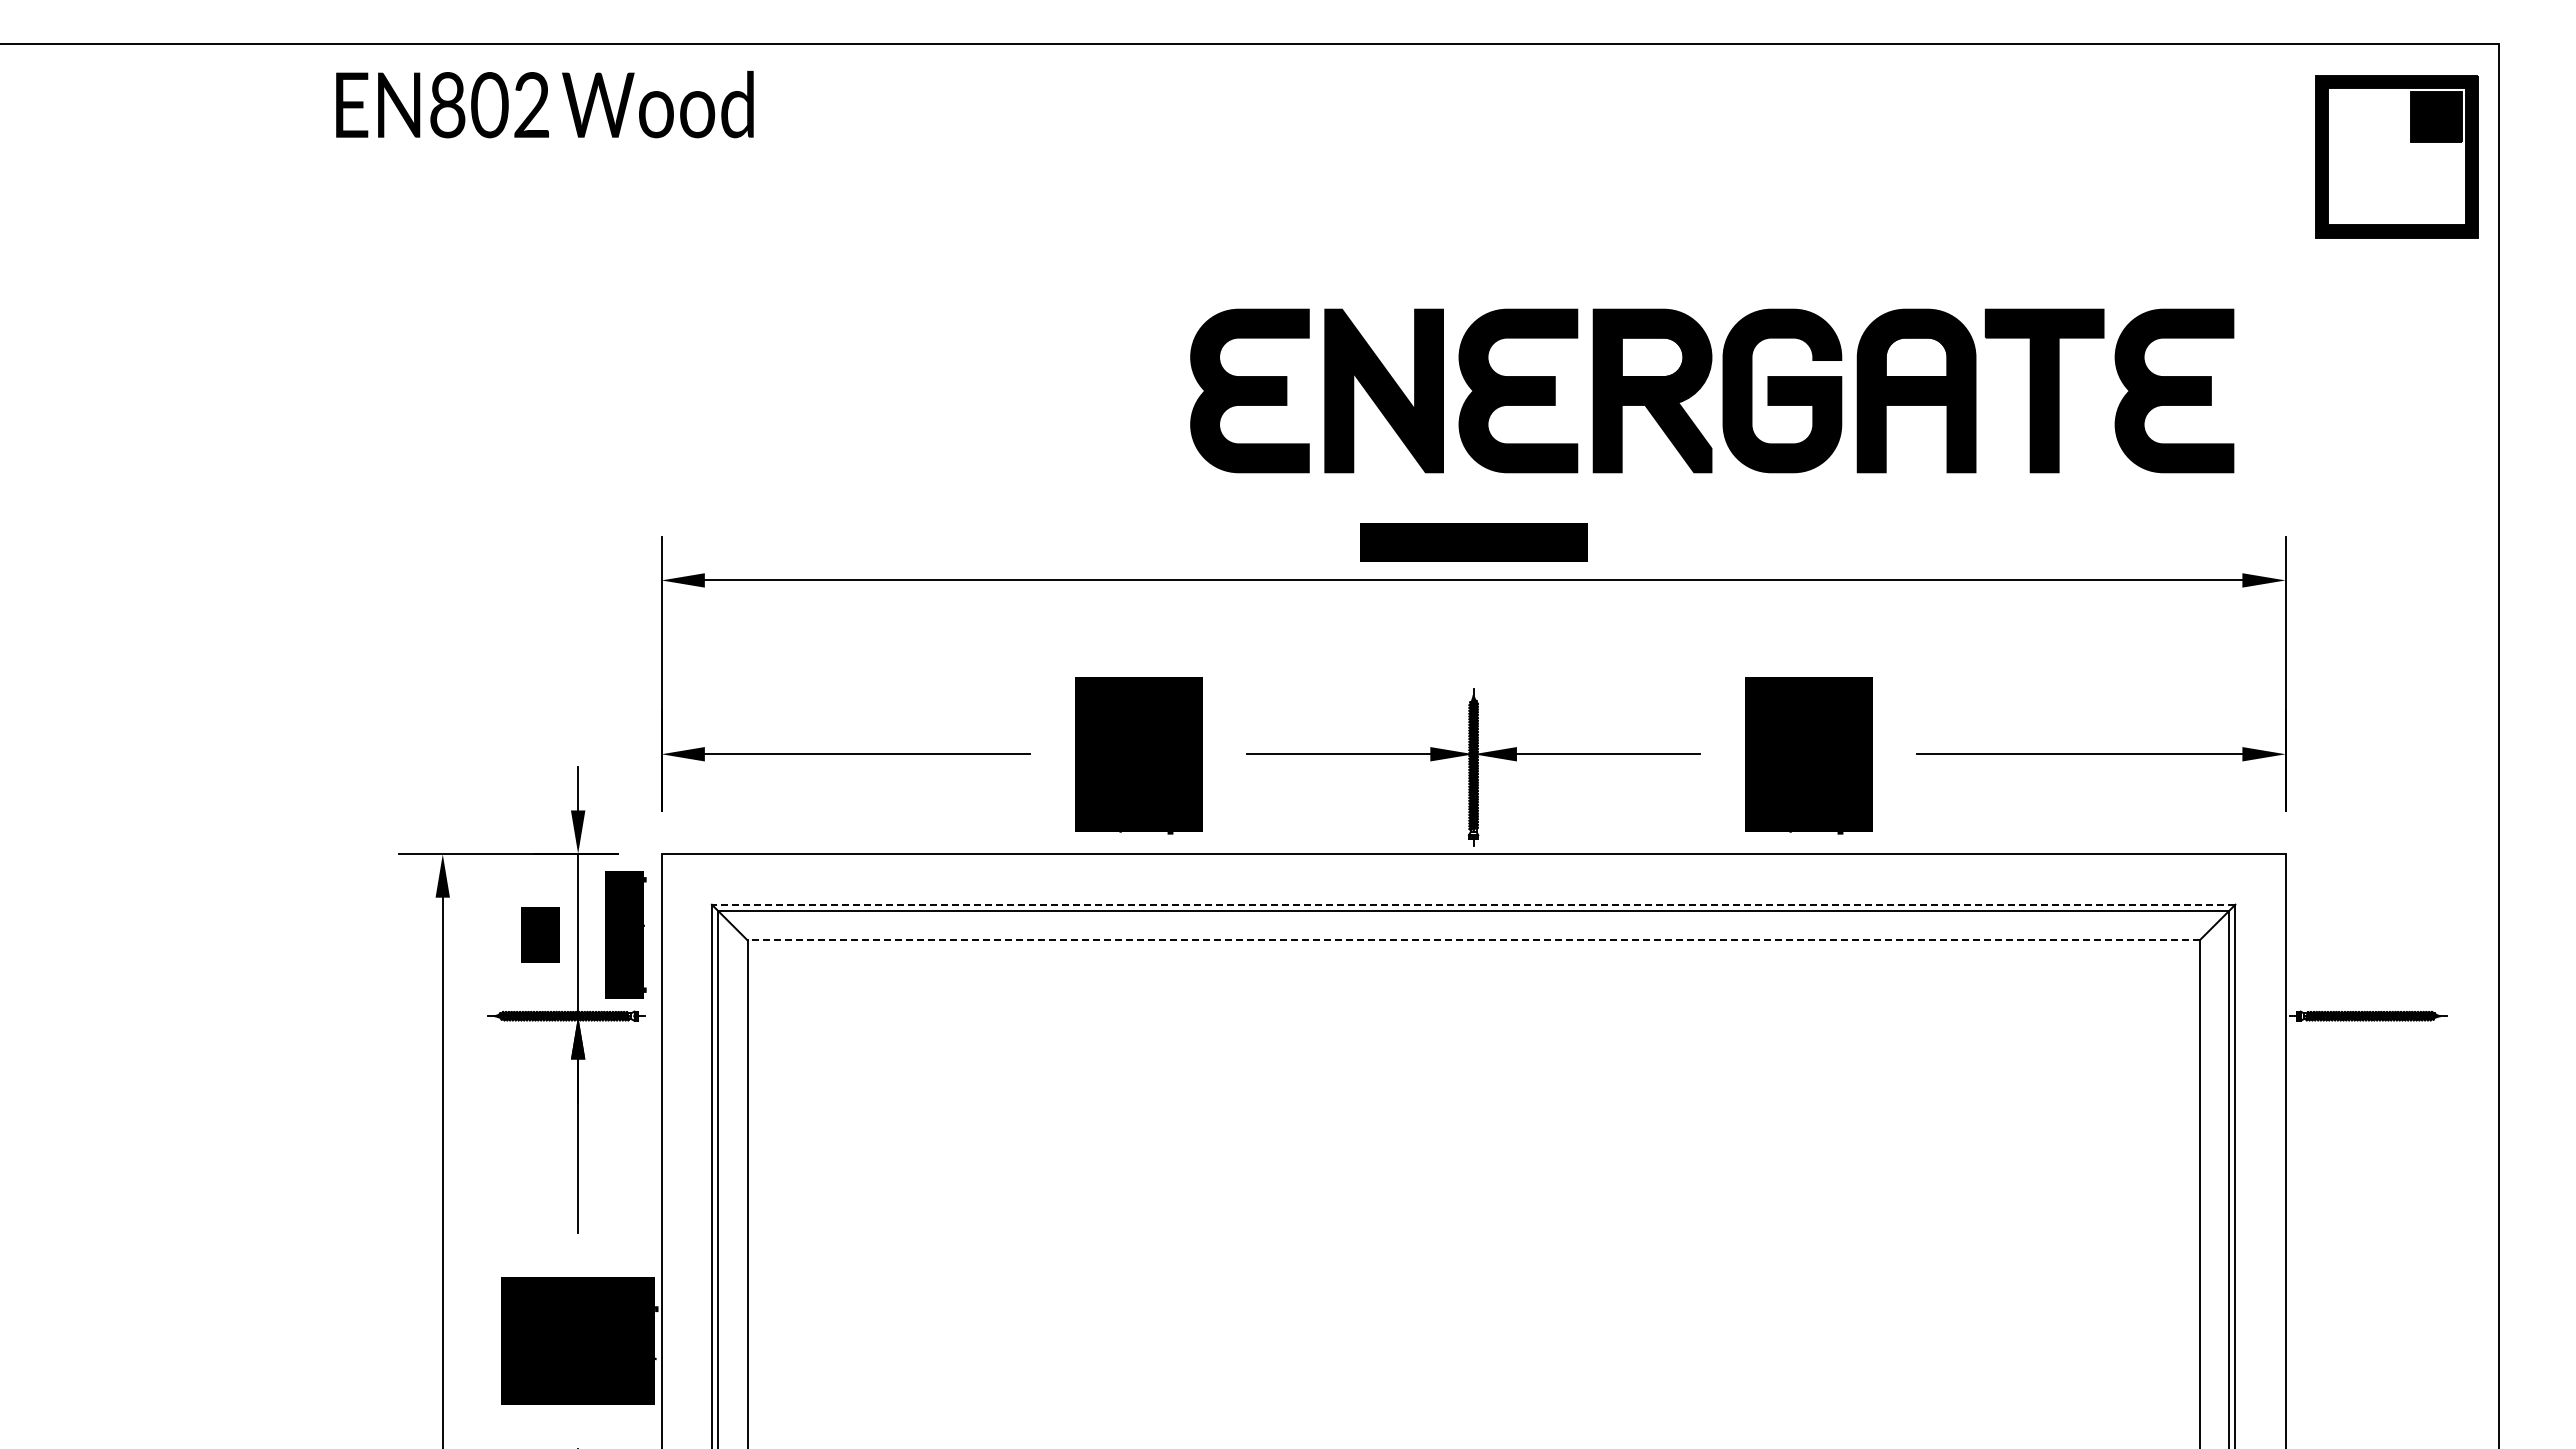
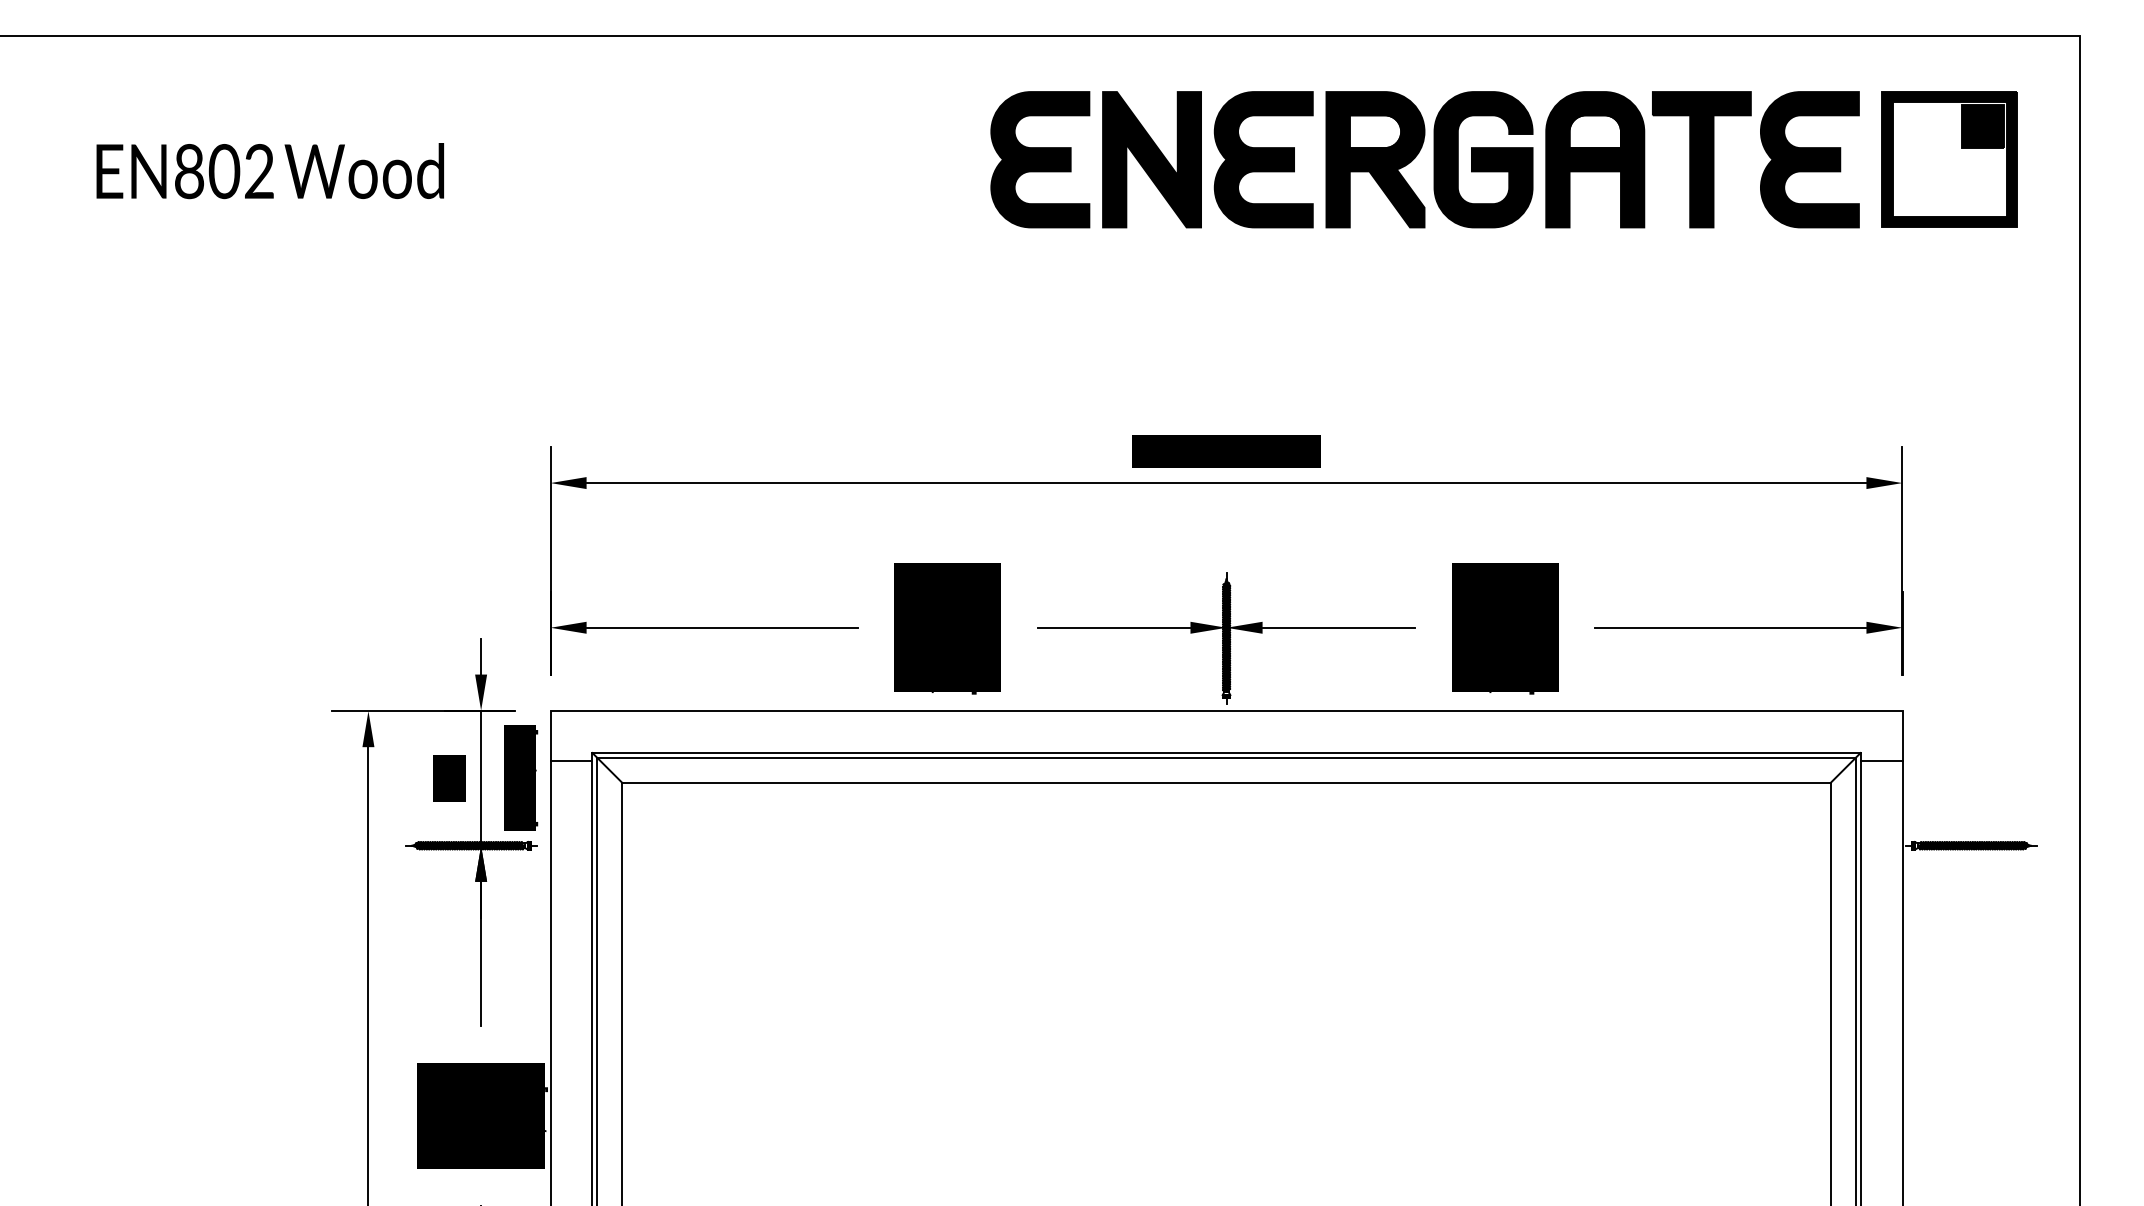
text: (544, 104) -> (269, 170), moved
part: (2396, 156) -> (1949, 159), moved
part: (1722, 390) -> (1433, 159), moved
line: (1473, 904) -> (1226, 752), dashed -> solid
line: (686, 913) -> (571, 760), added
line: (2260, 913) -> (1881, 760), added
line: (1473, 940) -> (1226, 782), dashed -> solid

